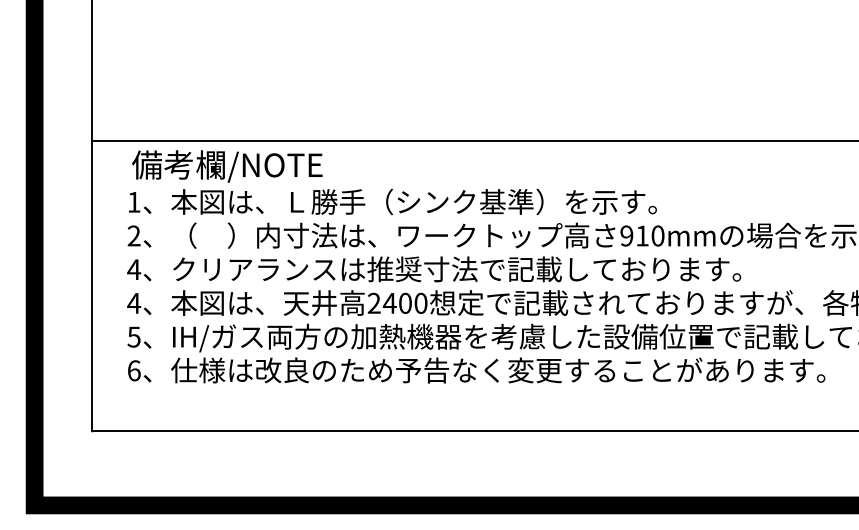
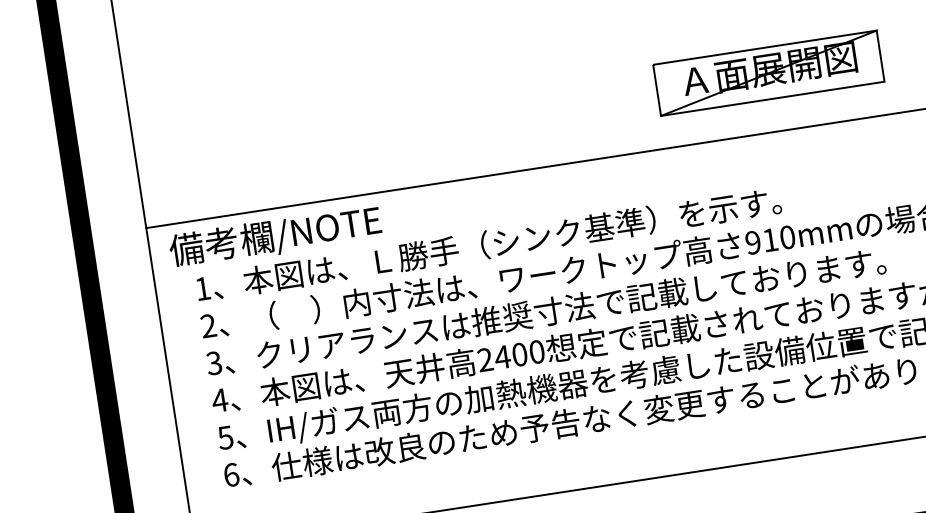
part: (663, 88) -> (768, 73), added
text: (227, 166) -> (275, 237), moved
text: (134, 269) -> (214, 362), 4 -> 3

